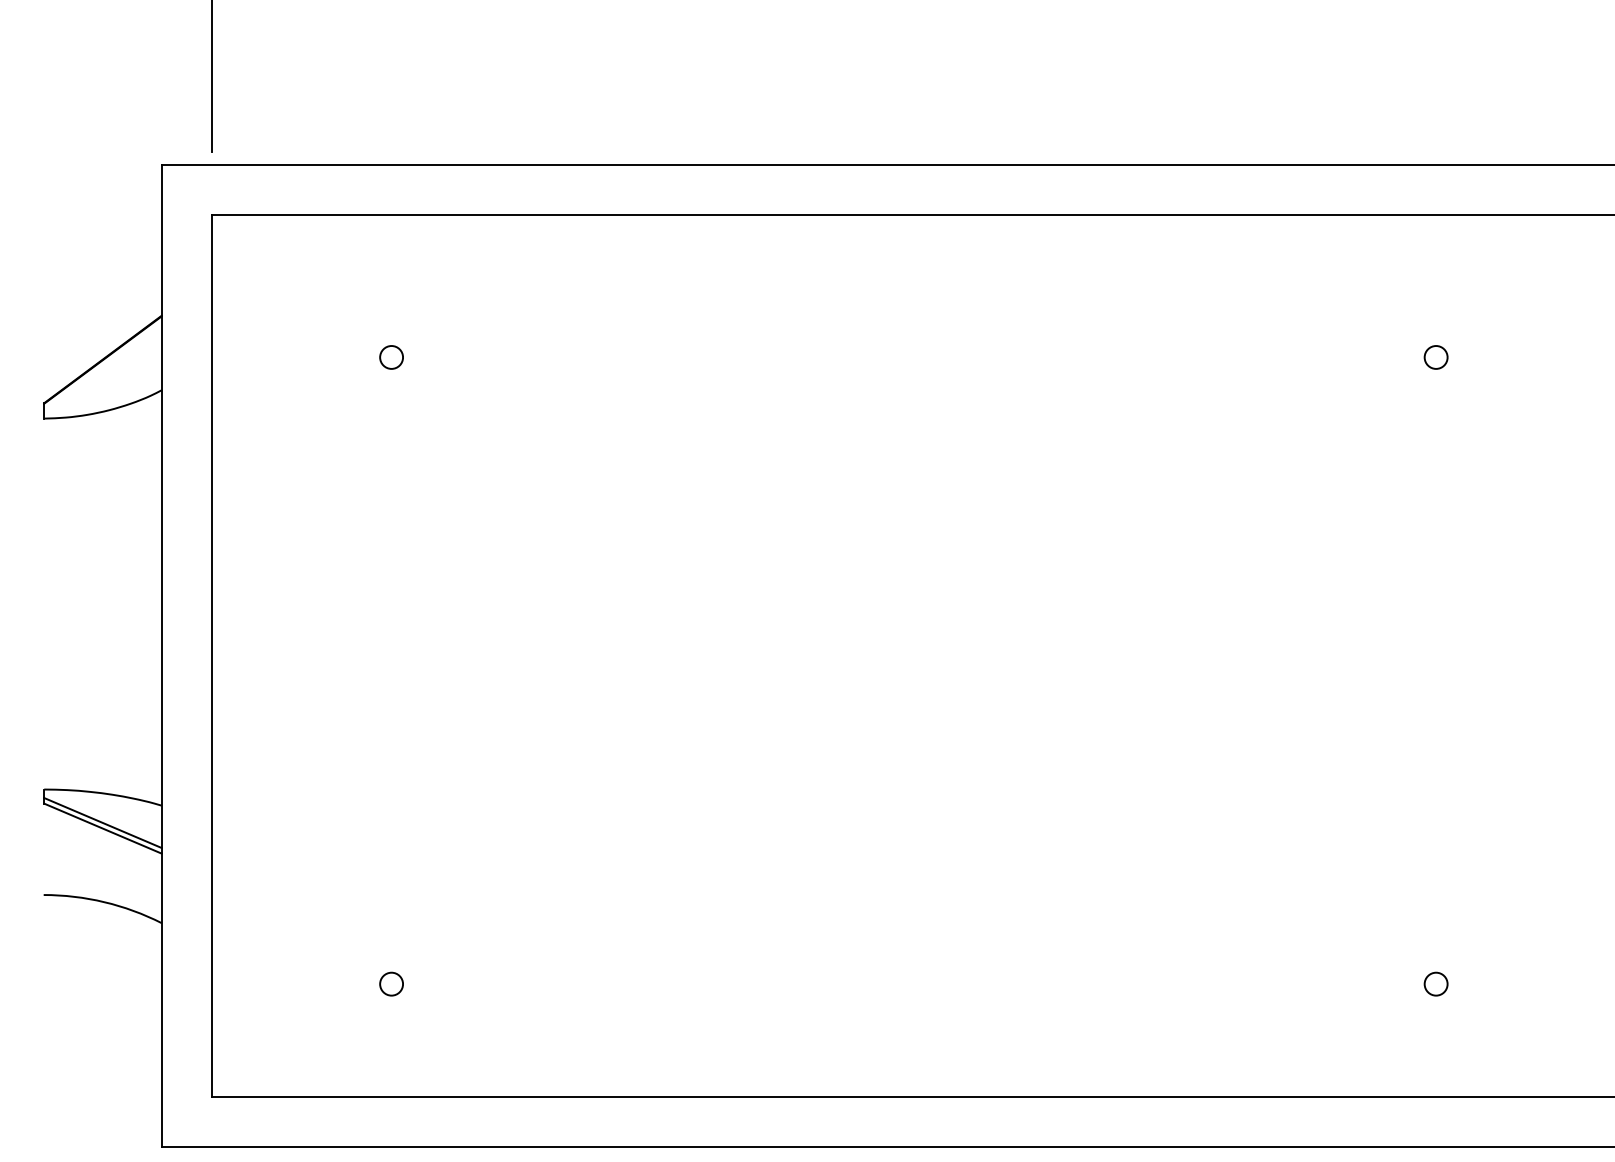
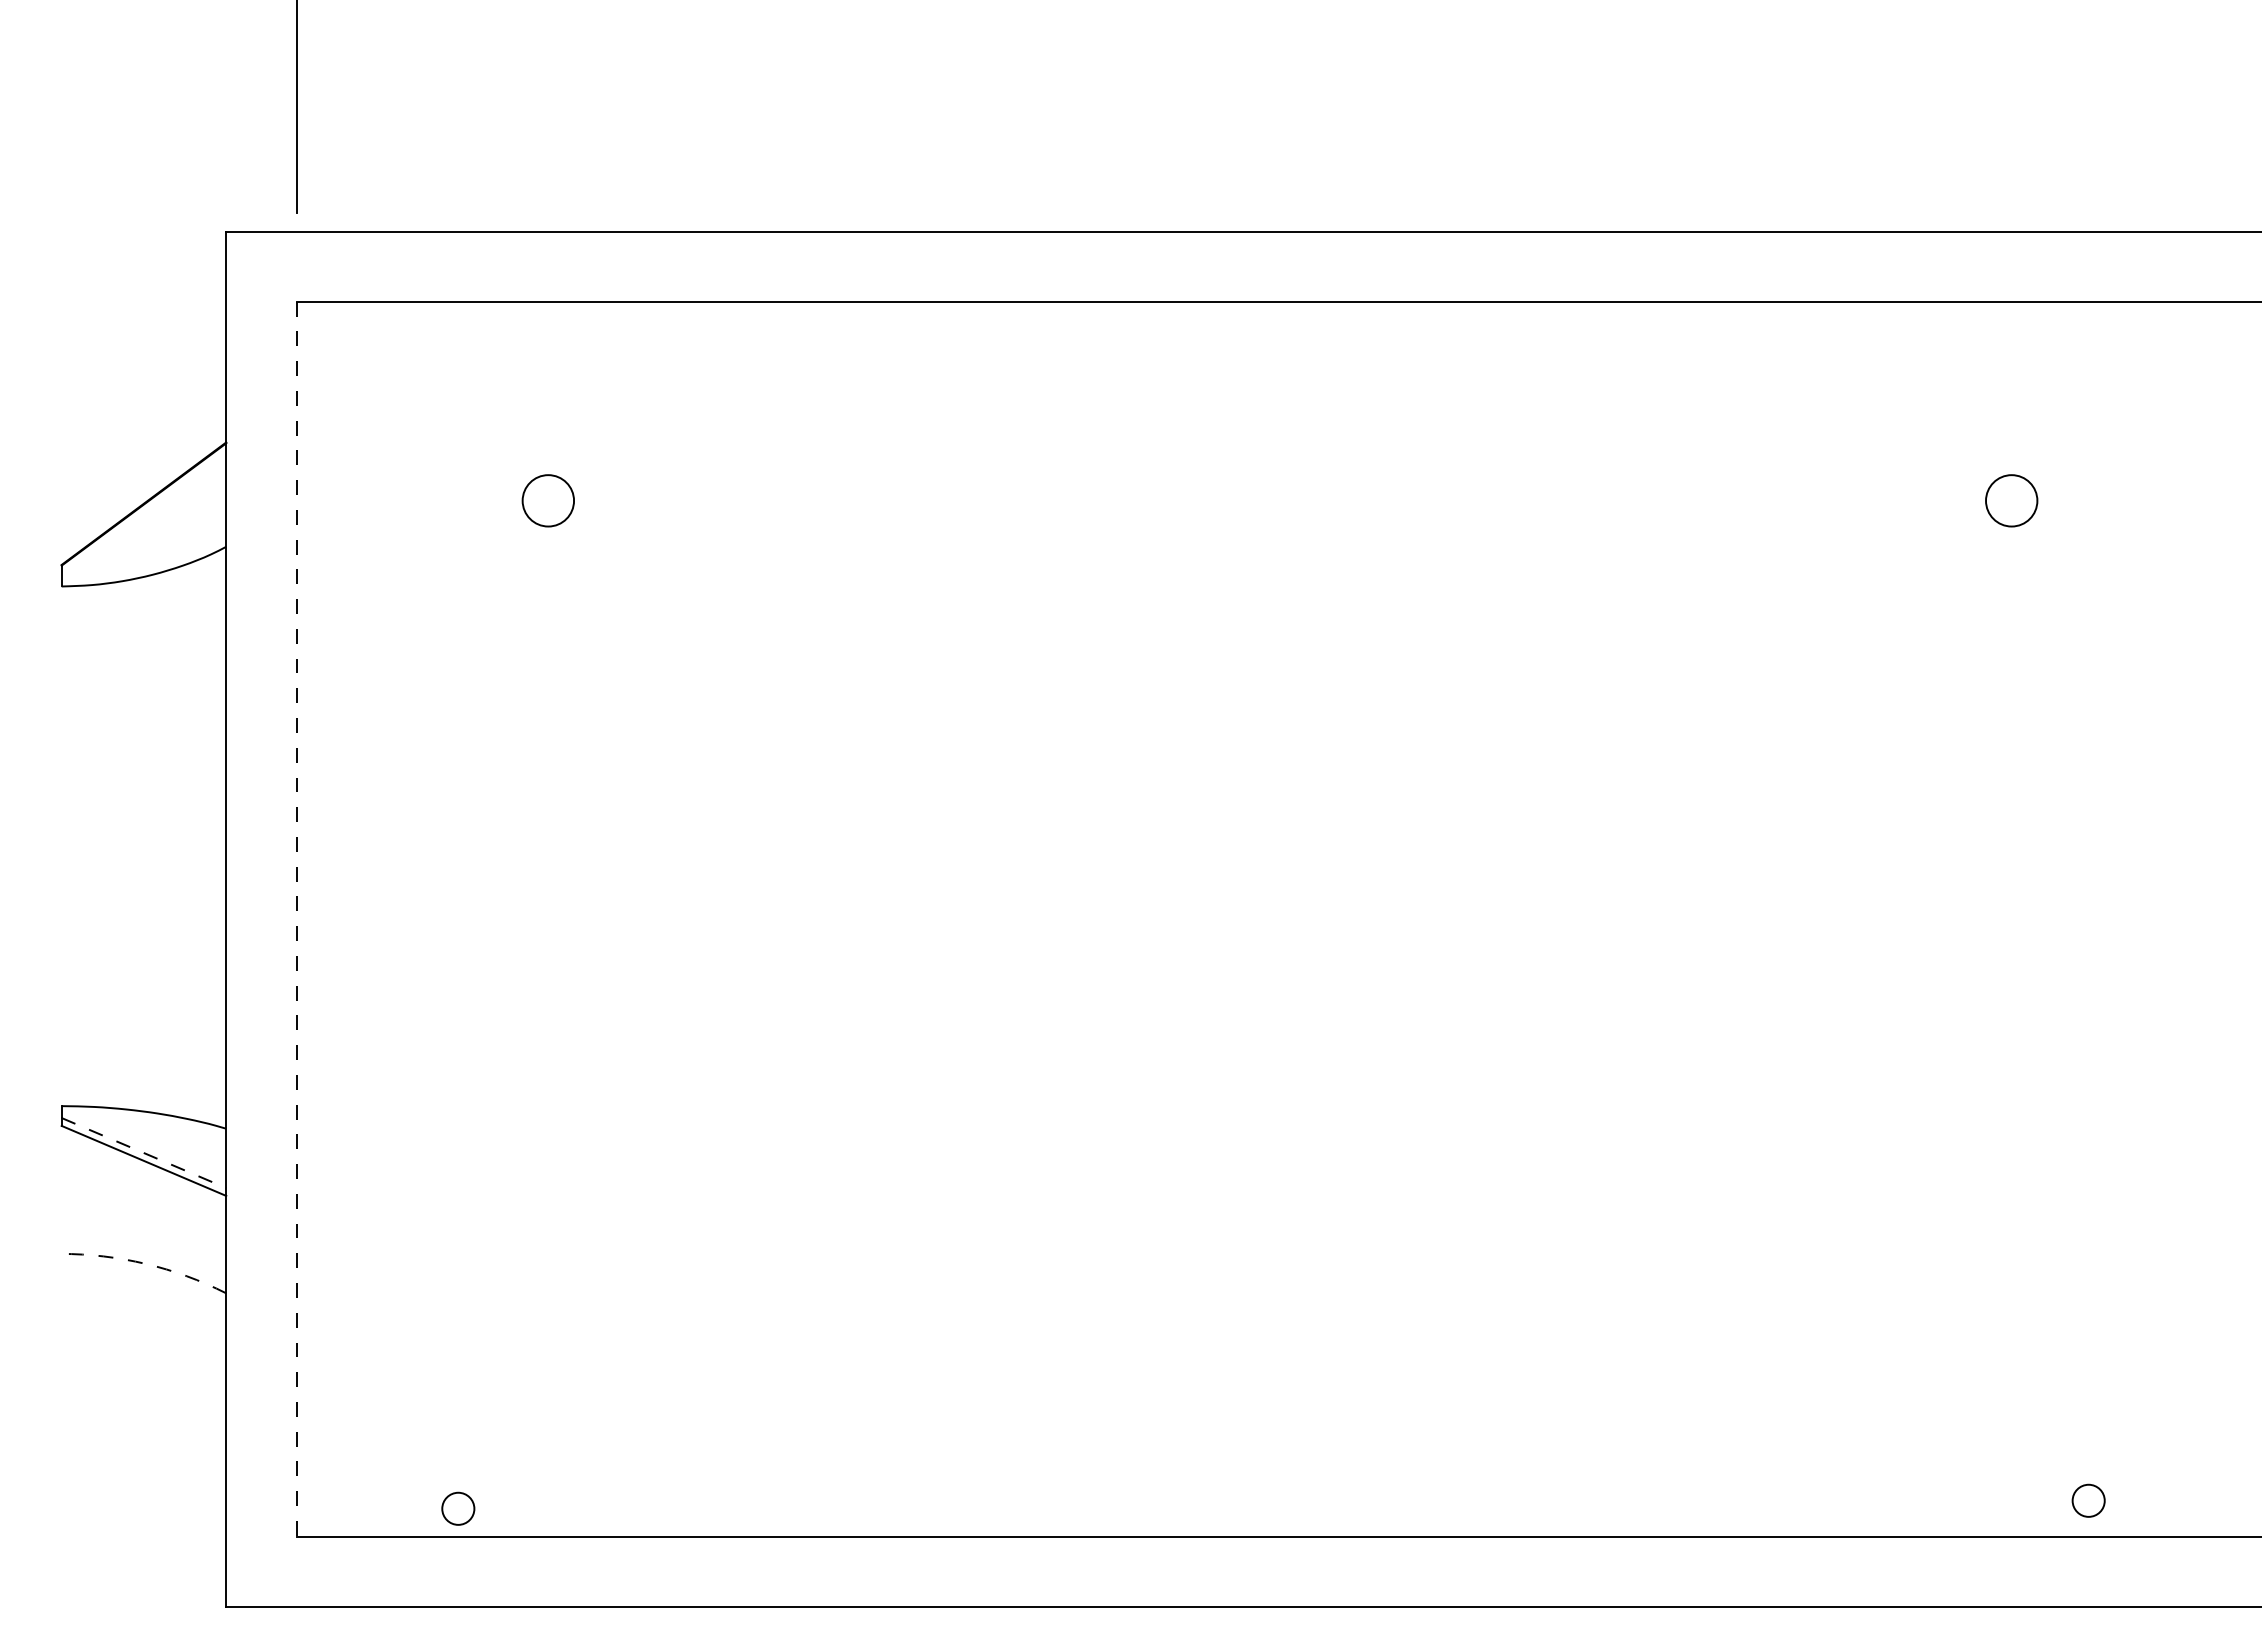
circle: (391, 357) -> (548, 500), size x1.6
circle: (1436, 357) -> (2011, 500), size x1.6
line: (211, 656) -> (296, 919), solid -> dashed
line: (103, 823) -> (144, 1153), solid -> dashed
arc: (104, 901) -> (145, 1263), solid -> dashed
circle: (391, 983) -> (458, 1508), moved
circle: (1436, 983) -> (2088, 1500), moved

